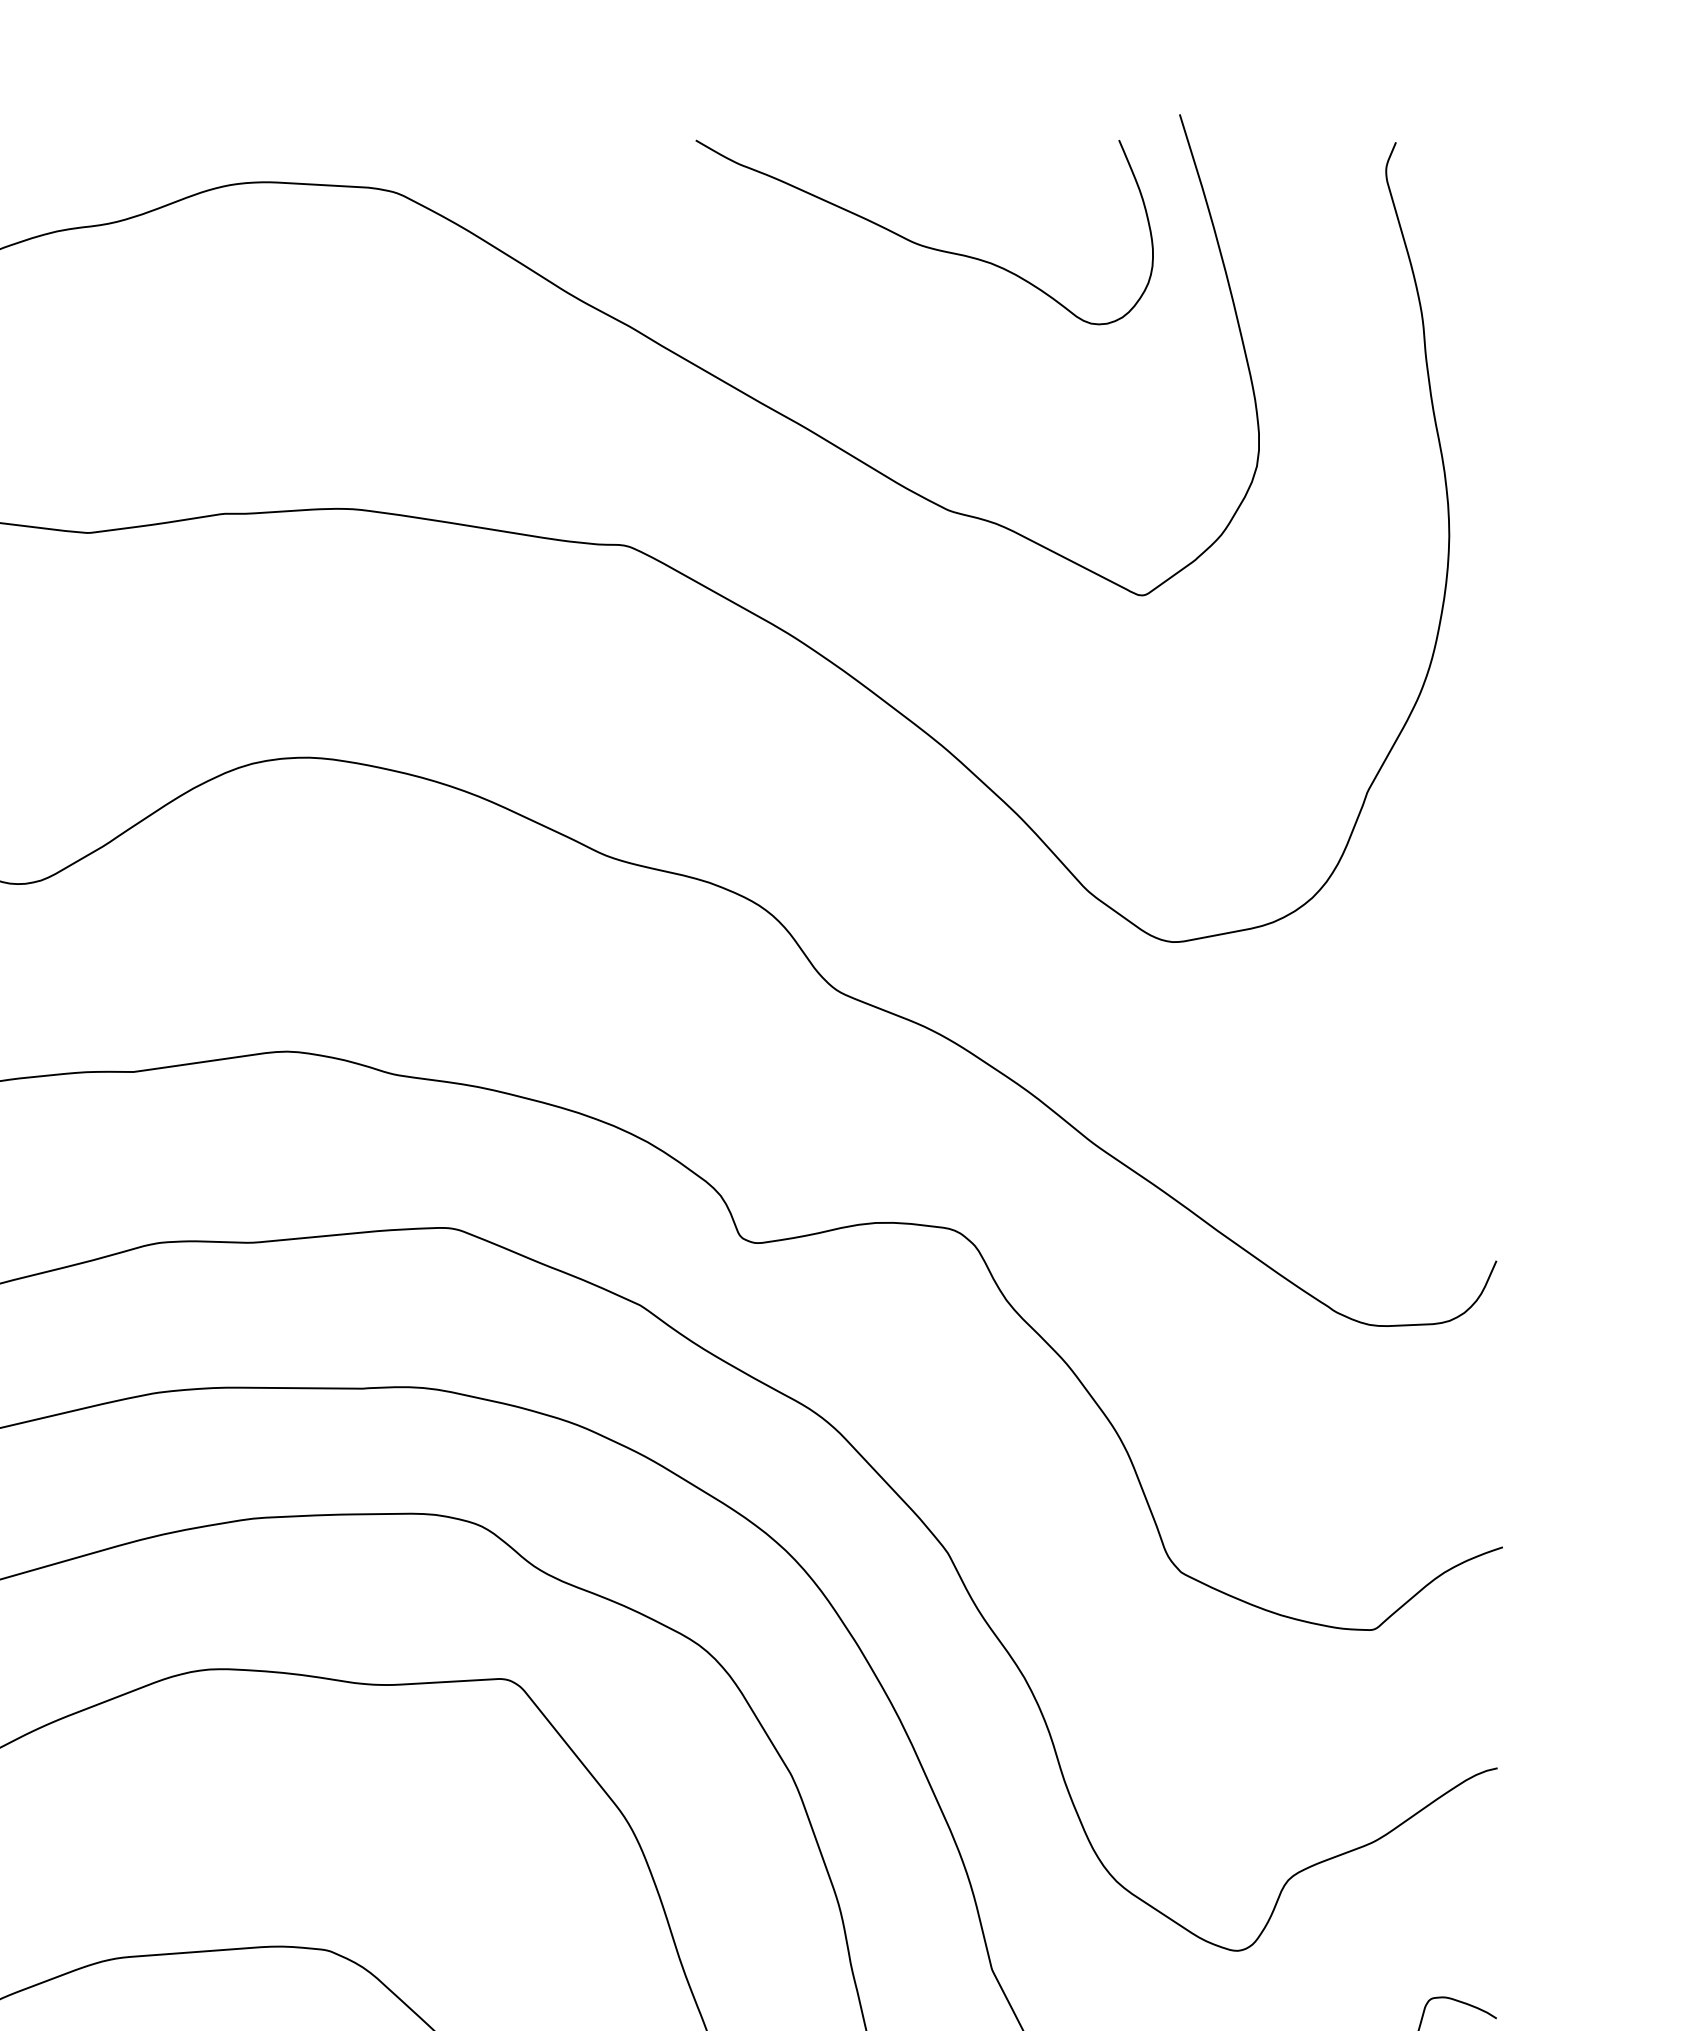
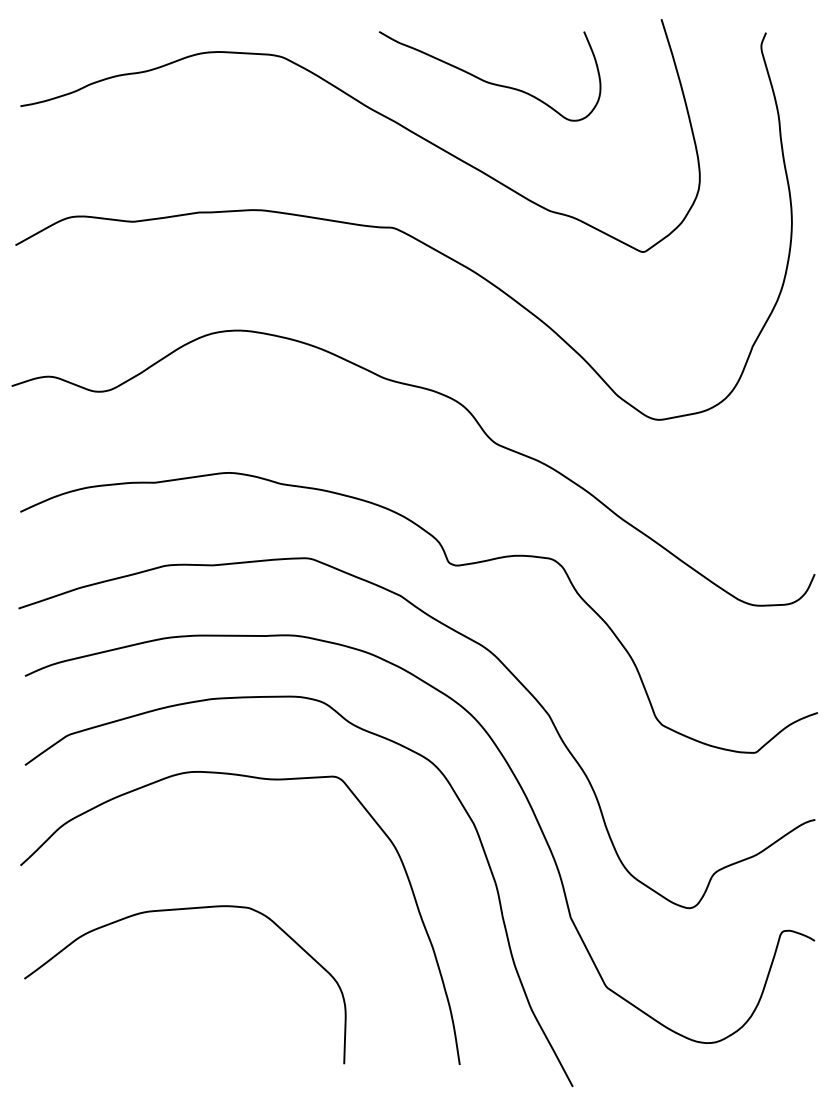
curve: (921, 243) -> (488, 81), moved

